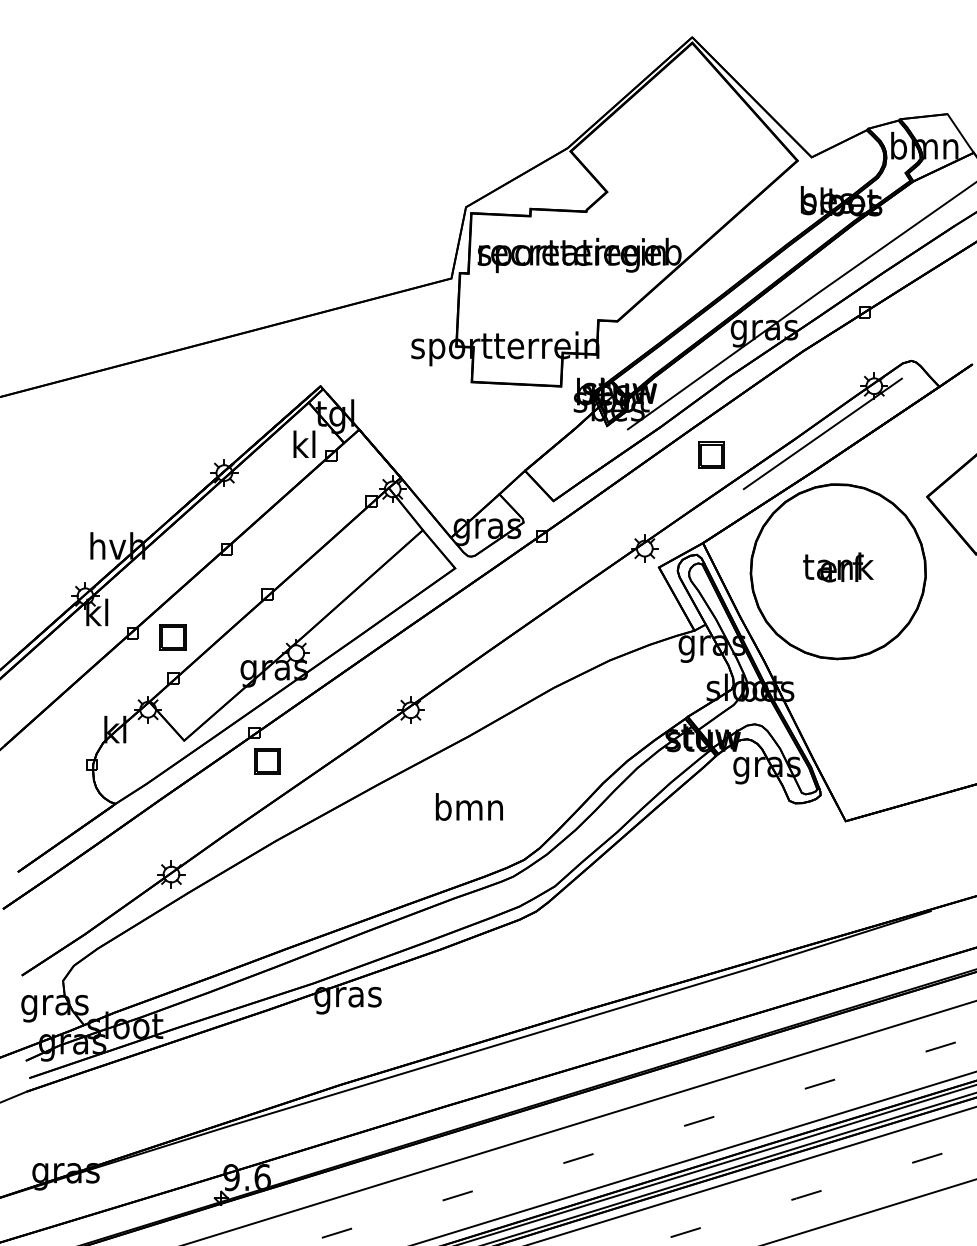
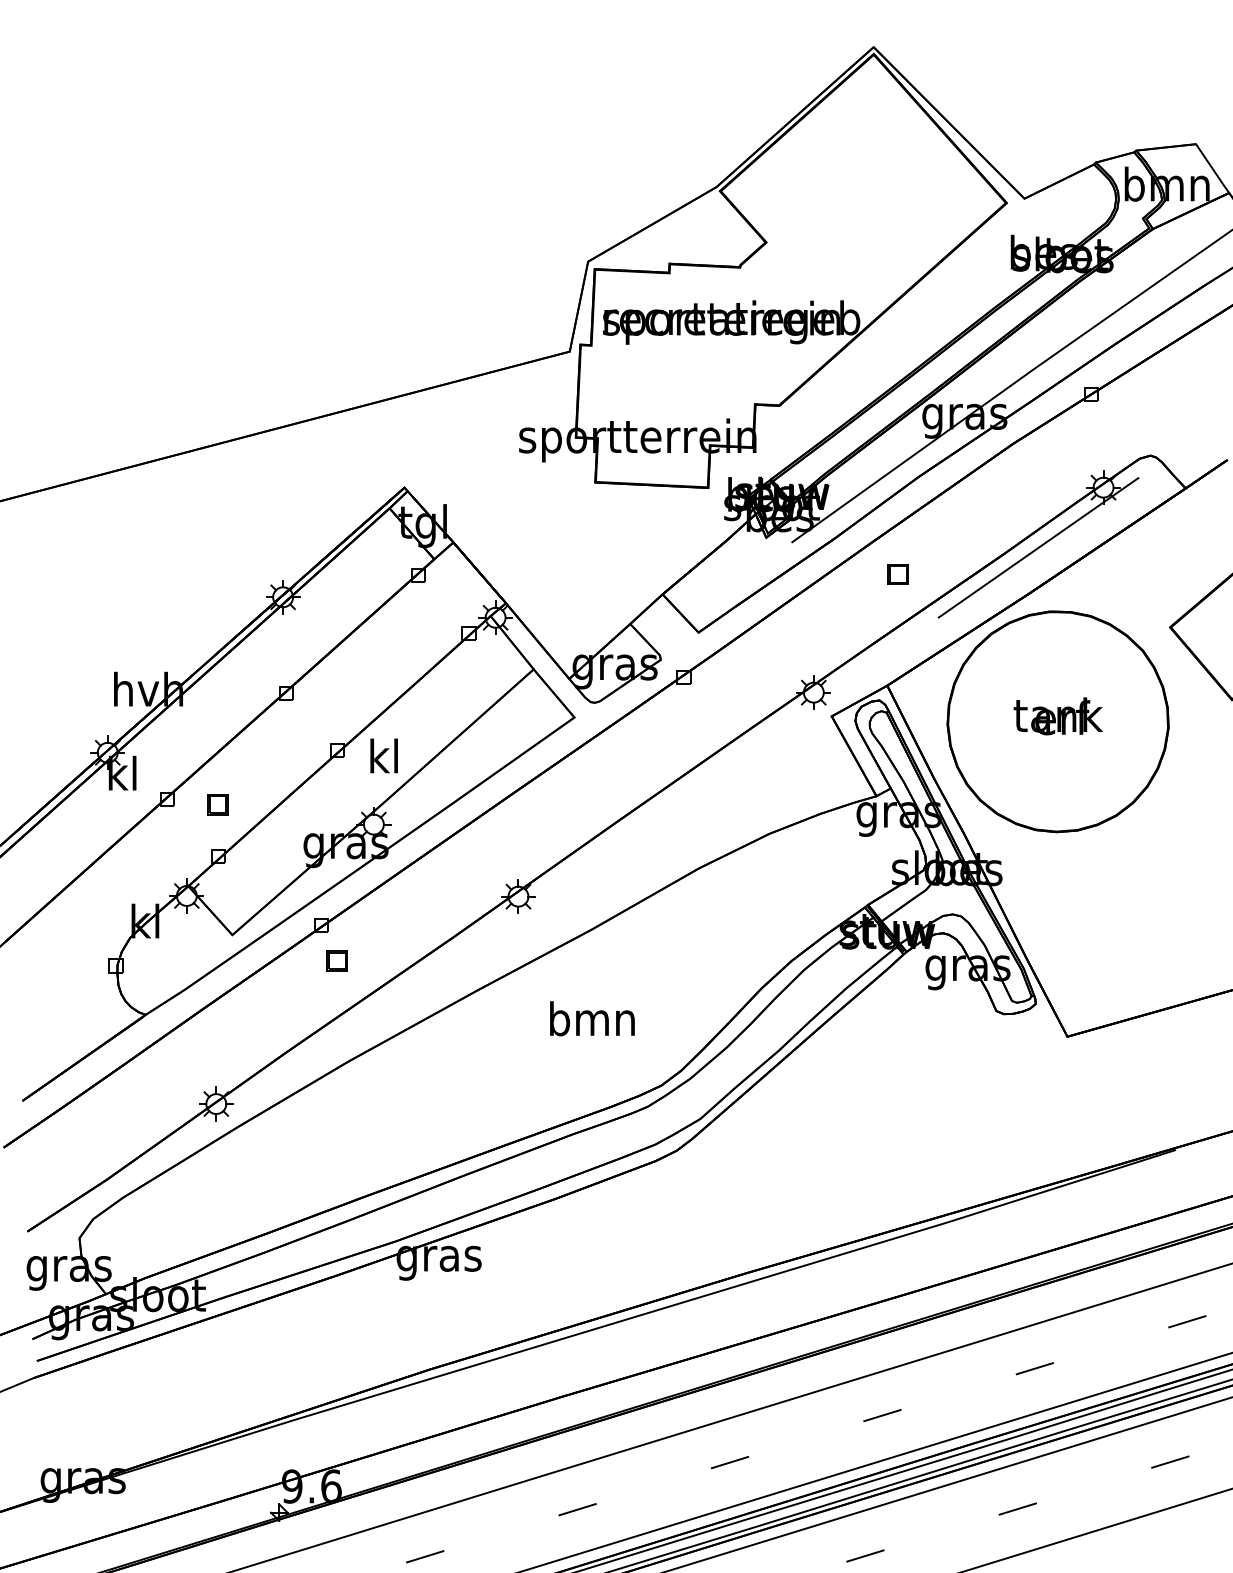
text: (303, 443) -> (383, 755), moved
part: (711, 455) -> (897, 574), size x0.62
part: (172, 637) -> (217, 804), size x0.62
part: (266, 760) -> (336, 960), size x0.62

